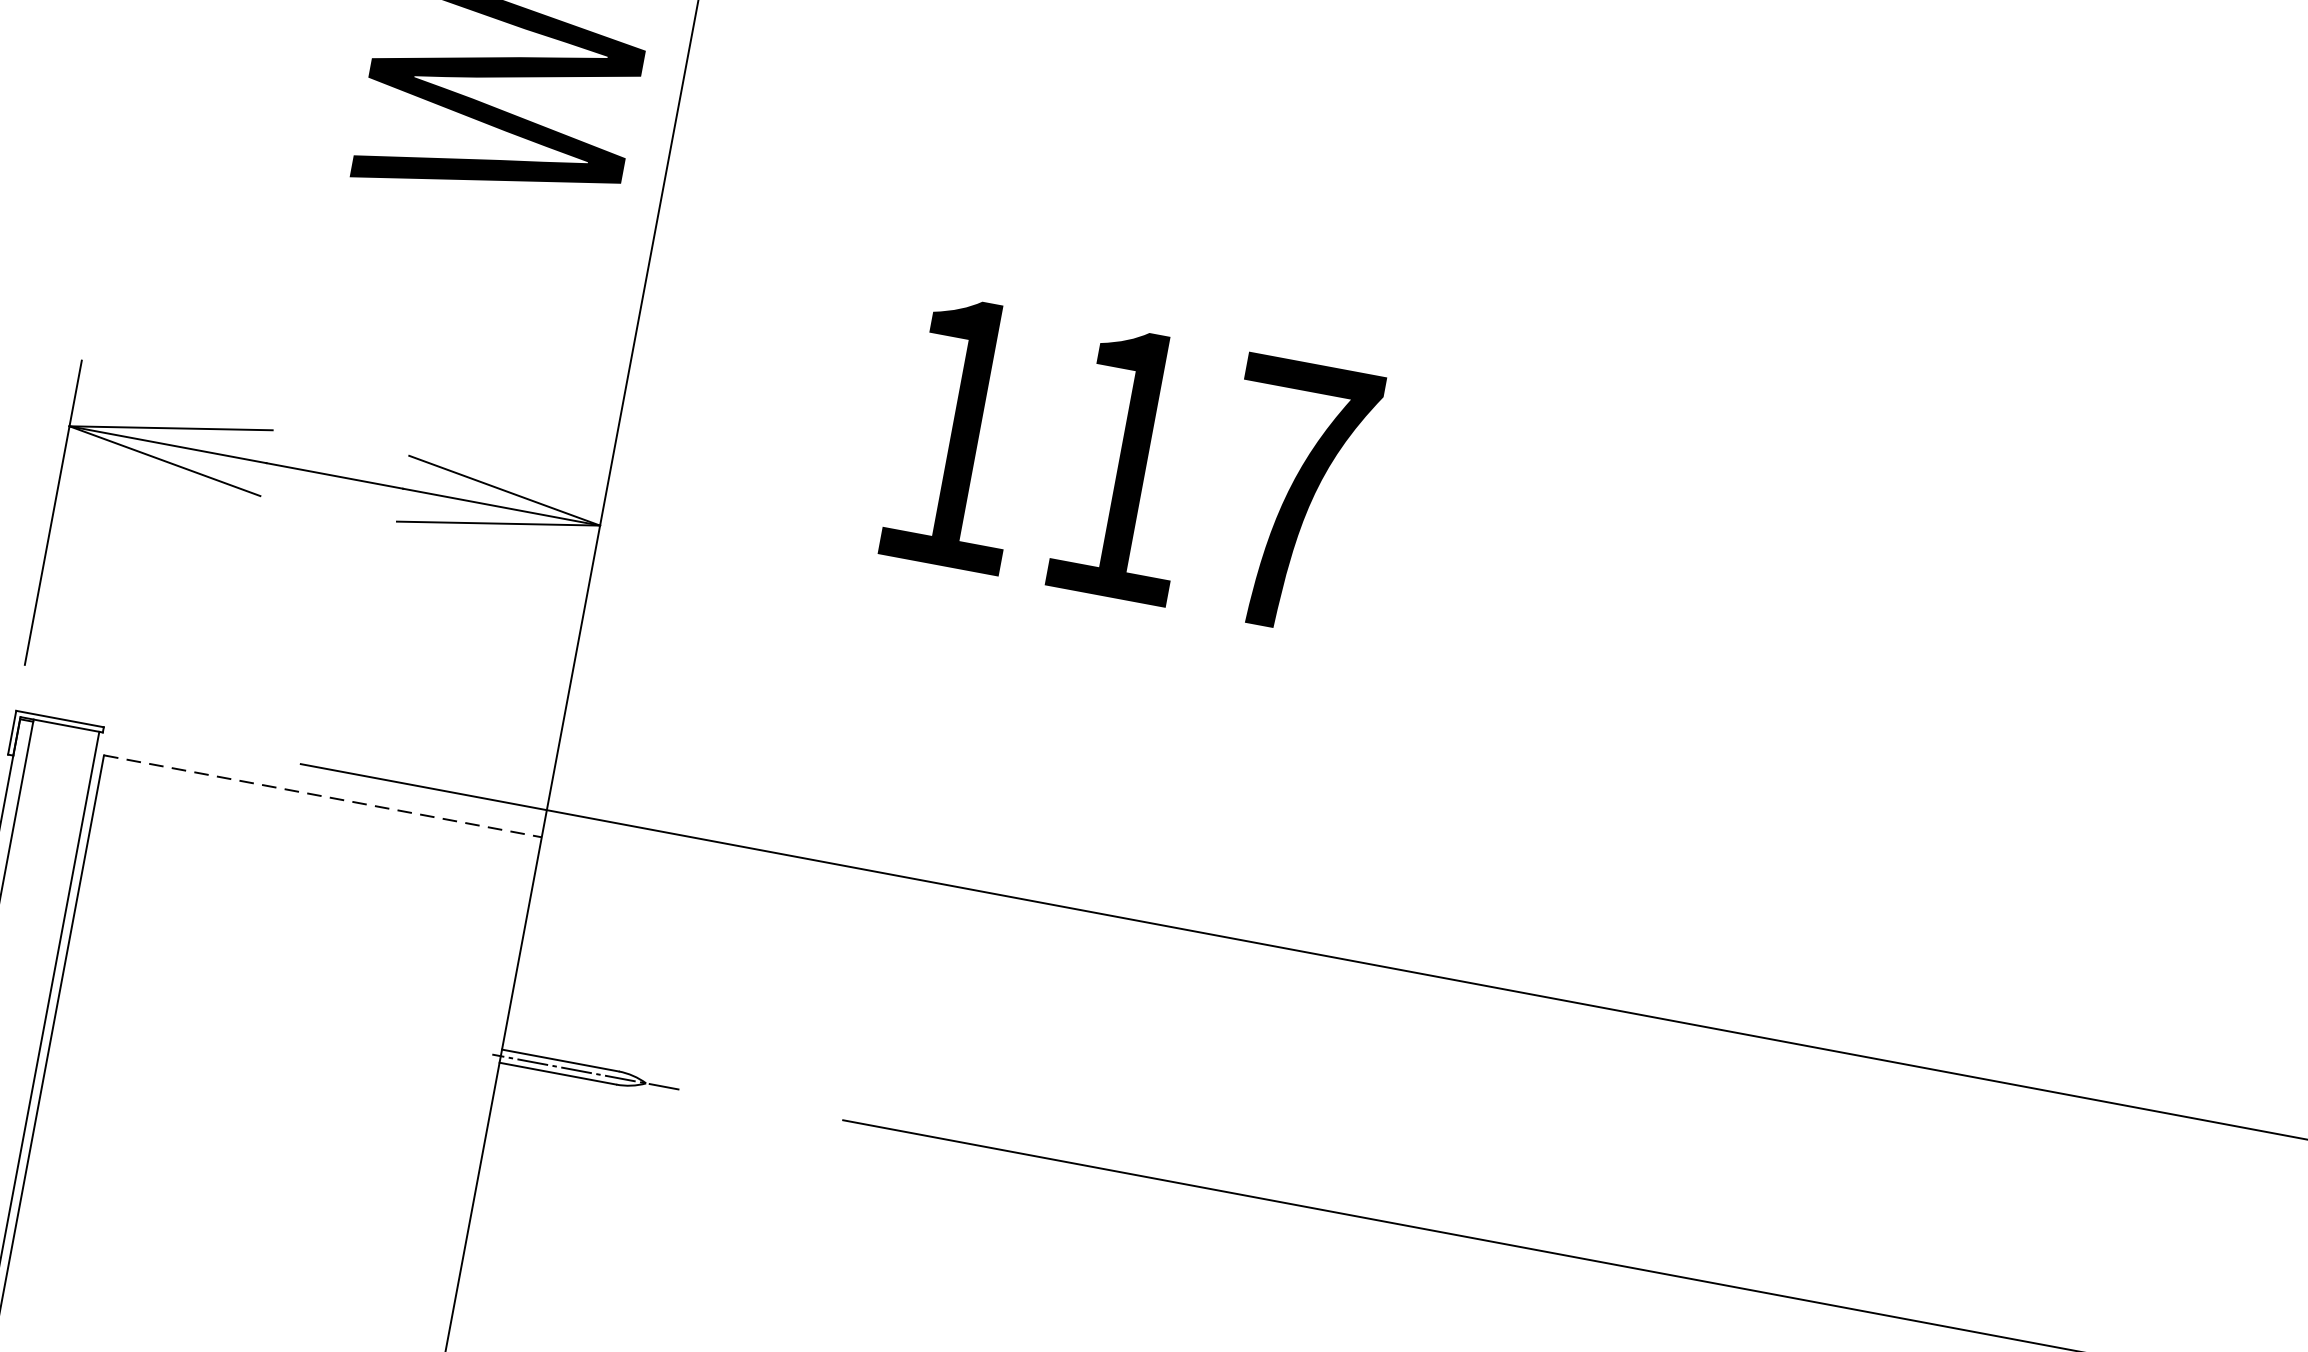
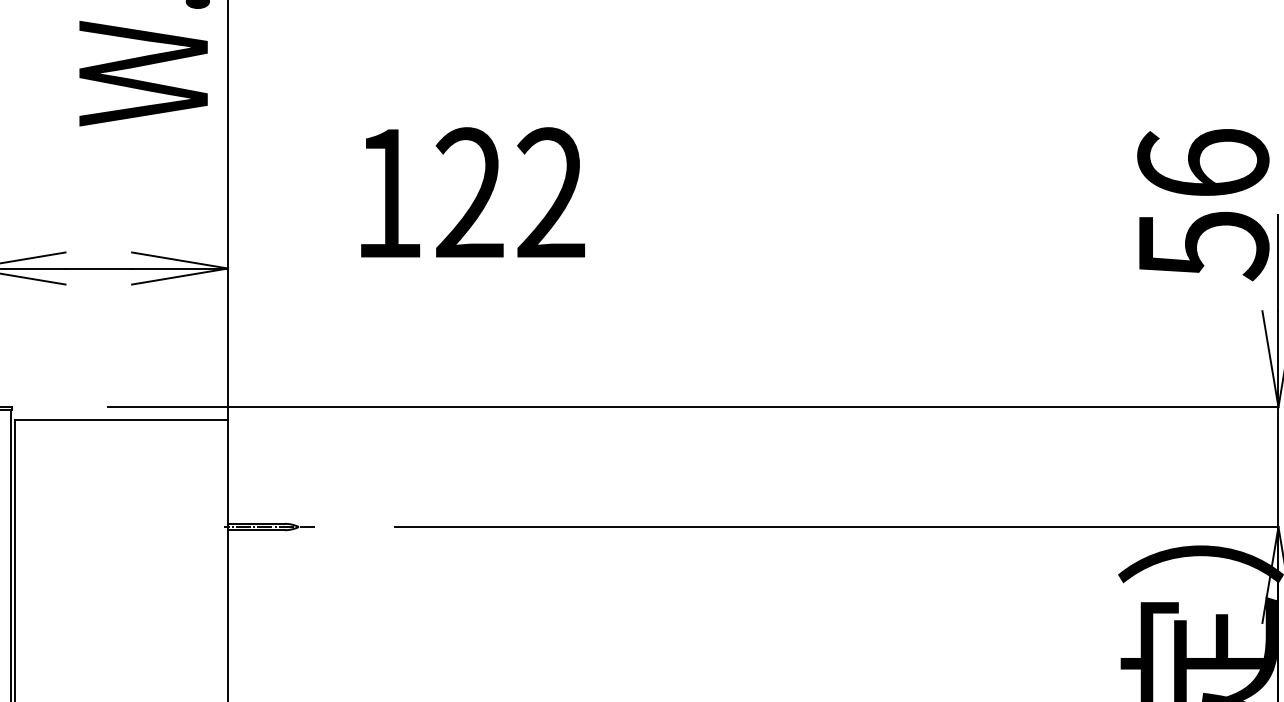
text: (1209, 478) -> (510, 192), 117 -> 122
line: (323, 796) -> (121, 420), dashed -> solid

